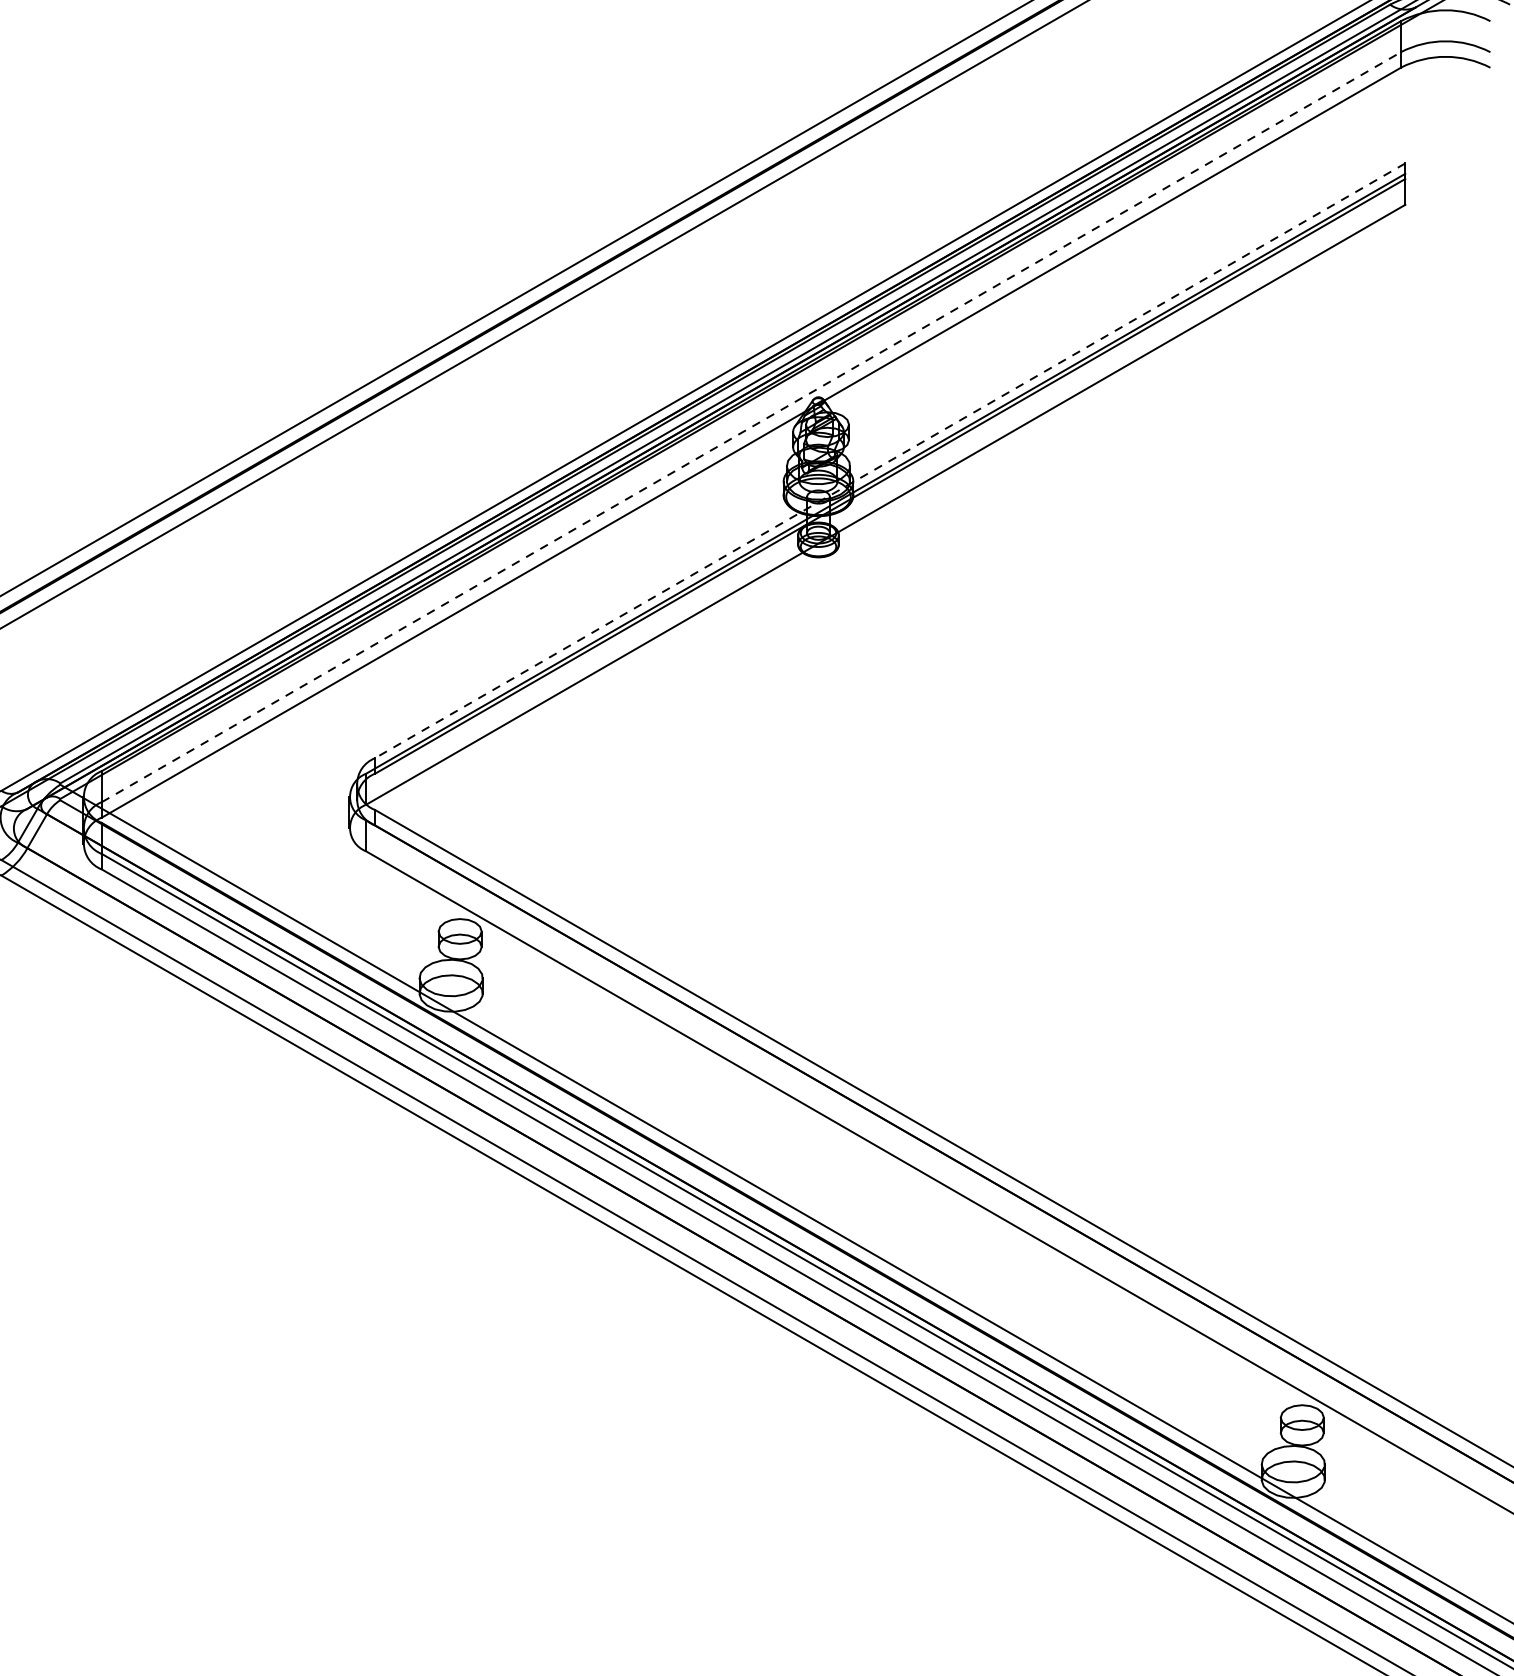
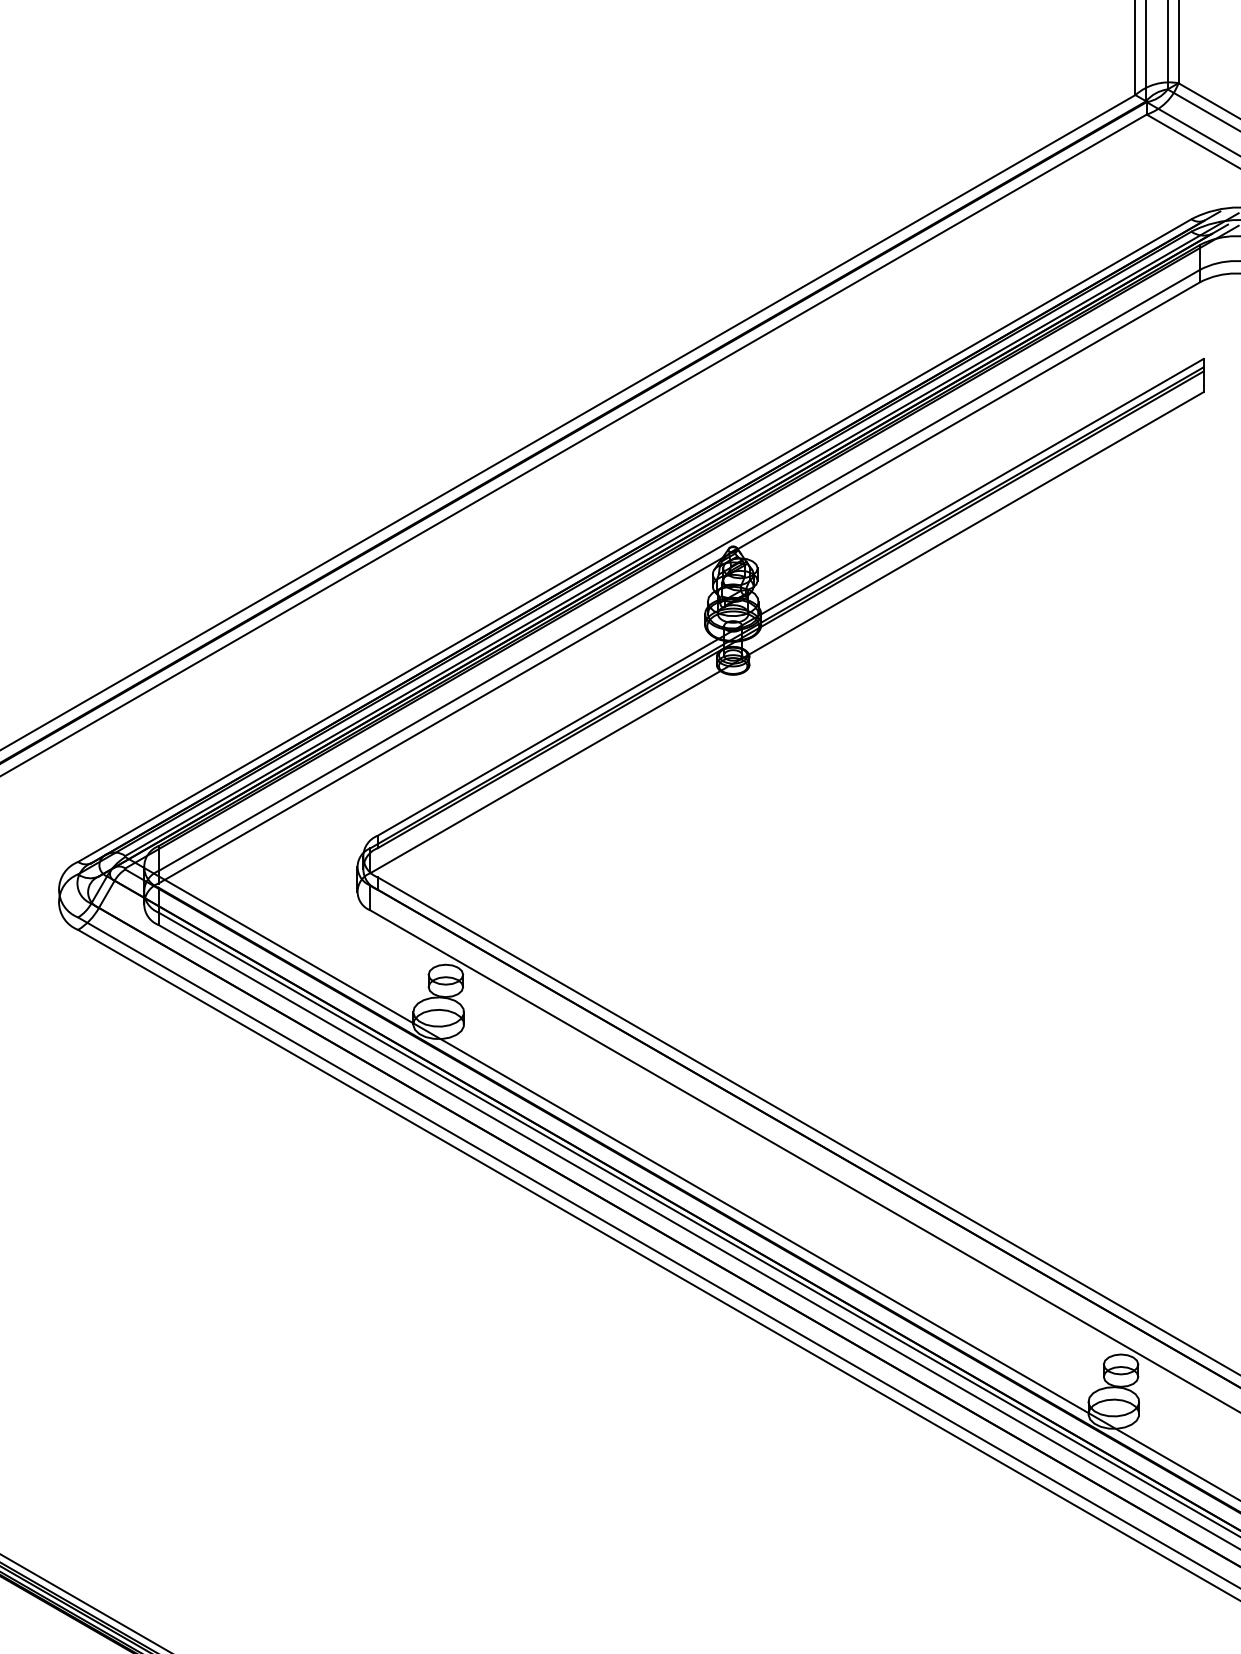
line: (751, 427) -> (679, 570), dashed -> solid
line: (889, 460) -> (790, 597), dashed -> solid

